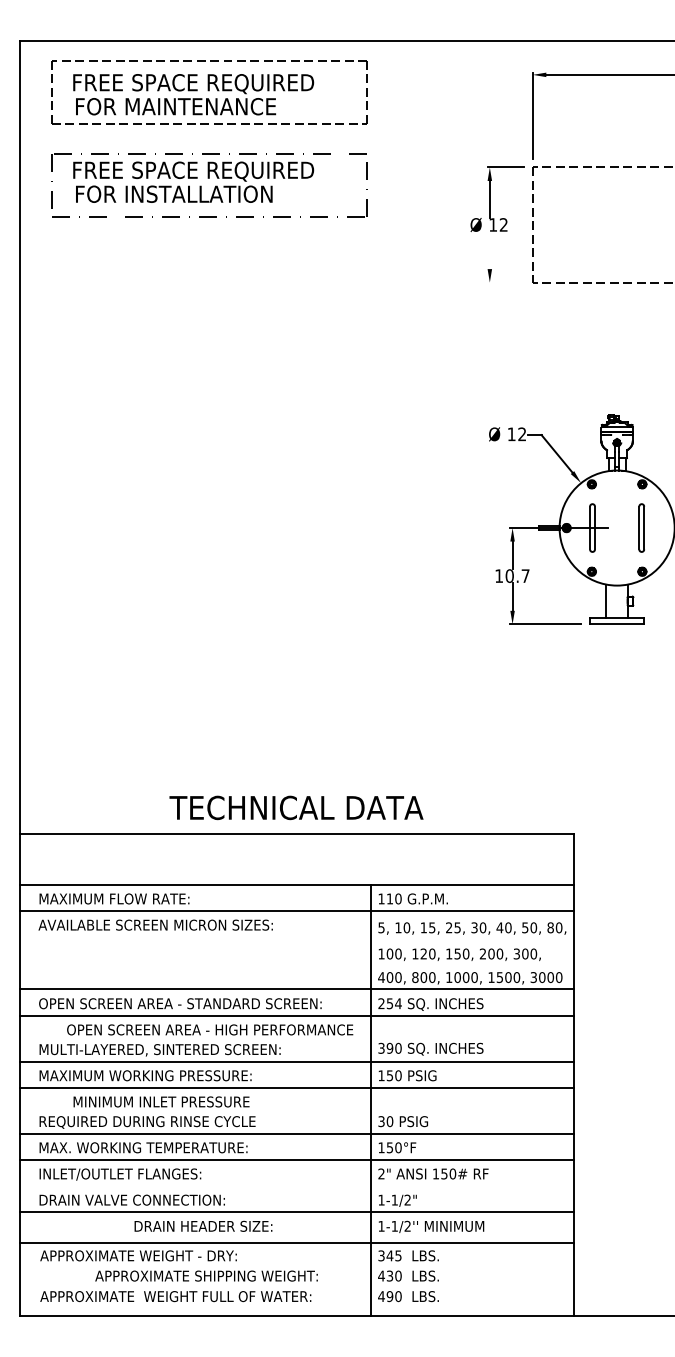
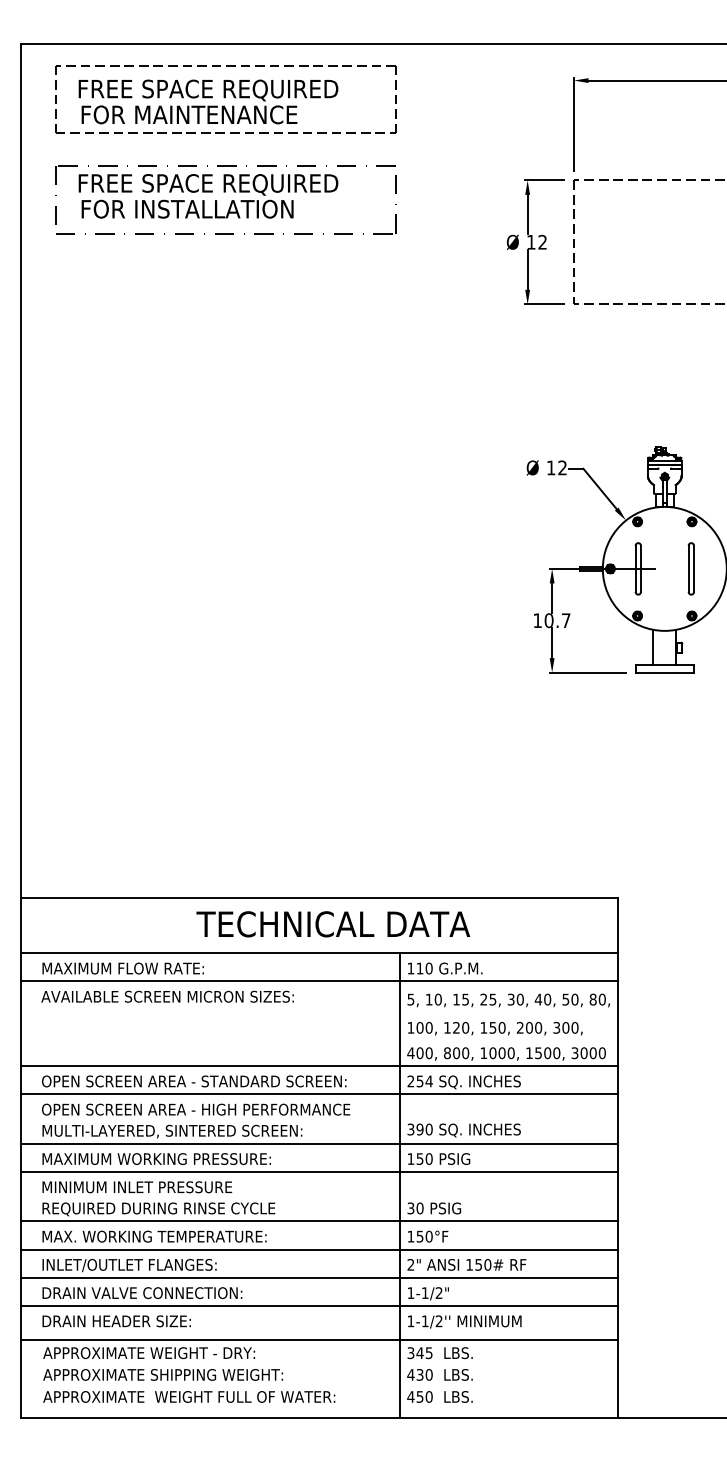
line: (489, 250) -> (527, 269), added
line: (505, 282) -> (544, 304), added
text: (296, 807) -> (333, 923), moved
text: (210, 1029) -> (196, 1109), moved
text: (161, 1101) -> (137, 1186), moved
line: (296, 1185) -> (319, 1277), added
text: (203, 1225) -> (116, 1320), moved
text: (206, 1275) -> (163, 1374), moved
text: (389, 1296) -> (419, 1396), 490 -> 450

